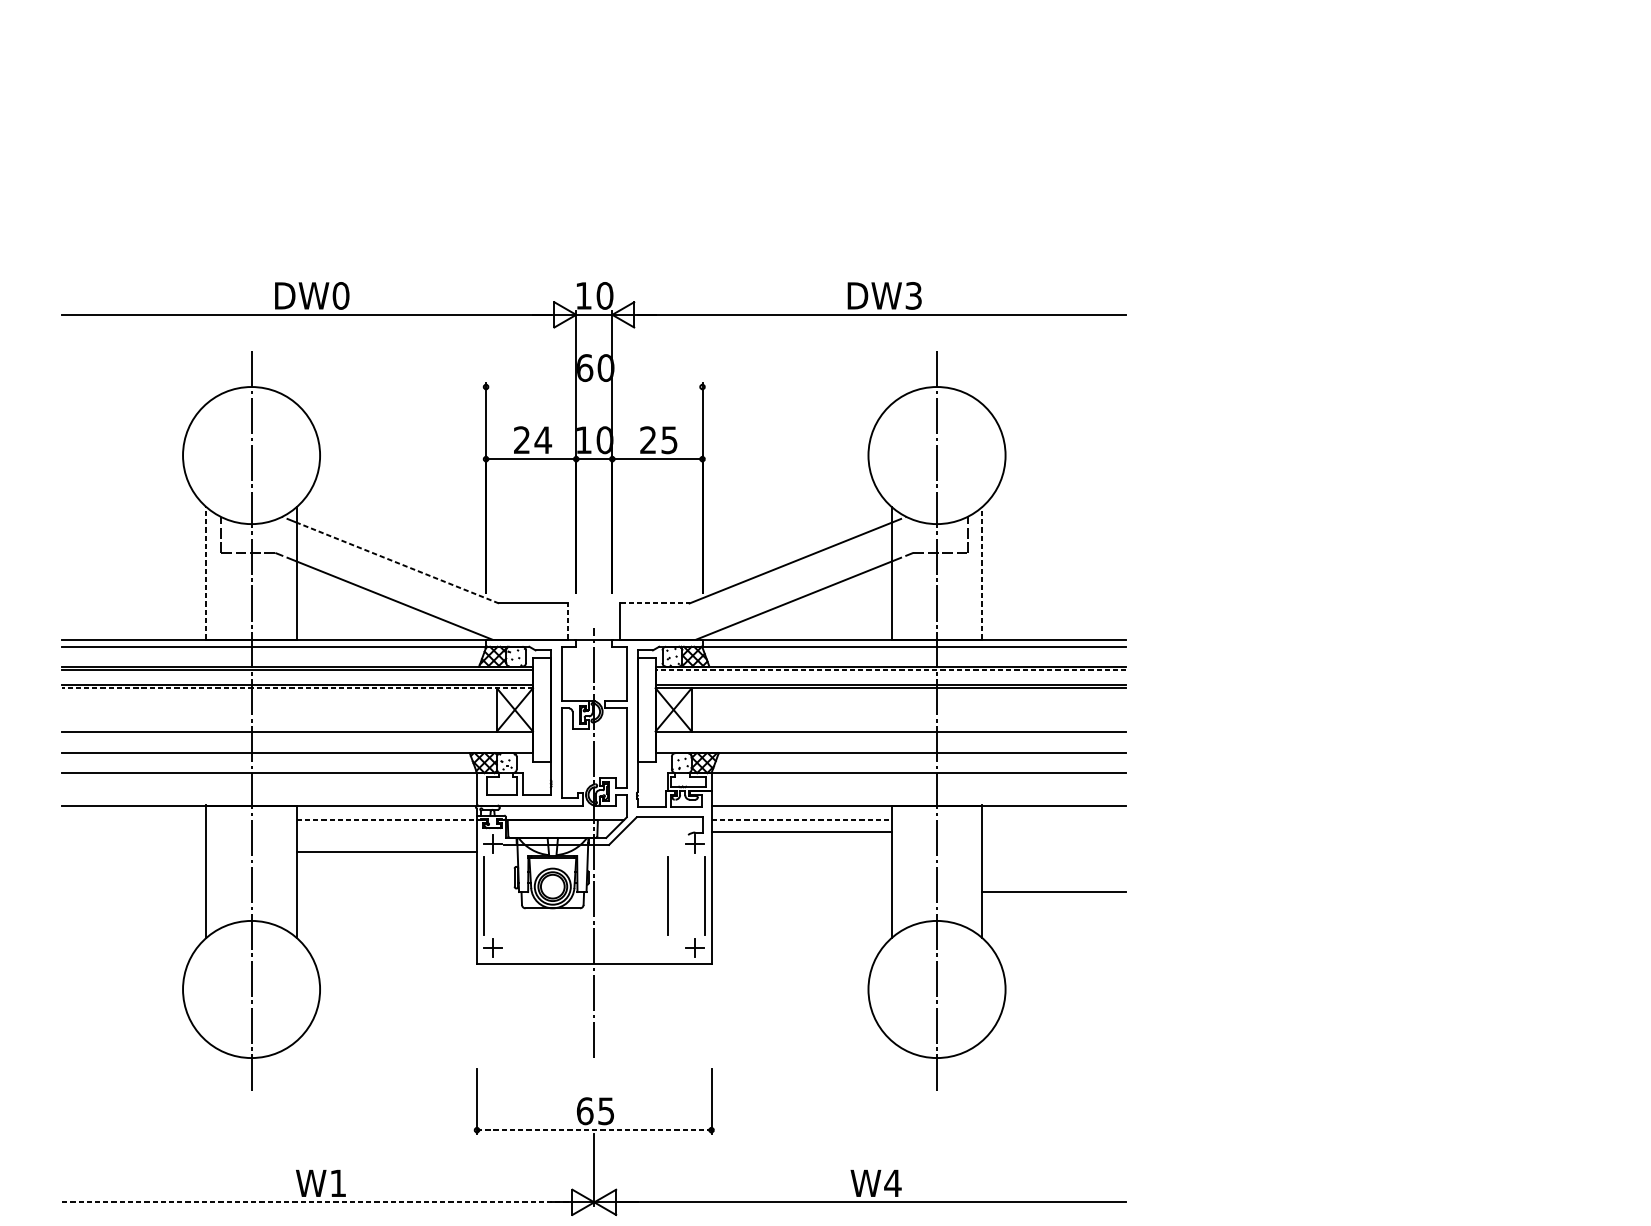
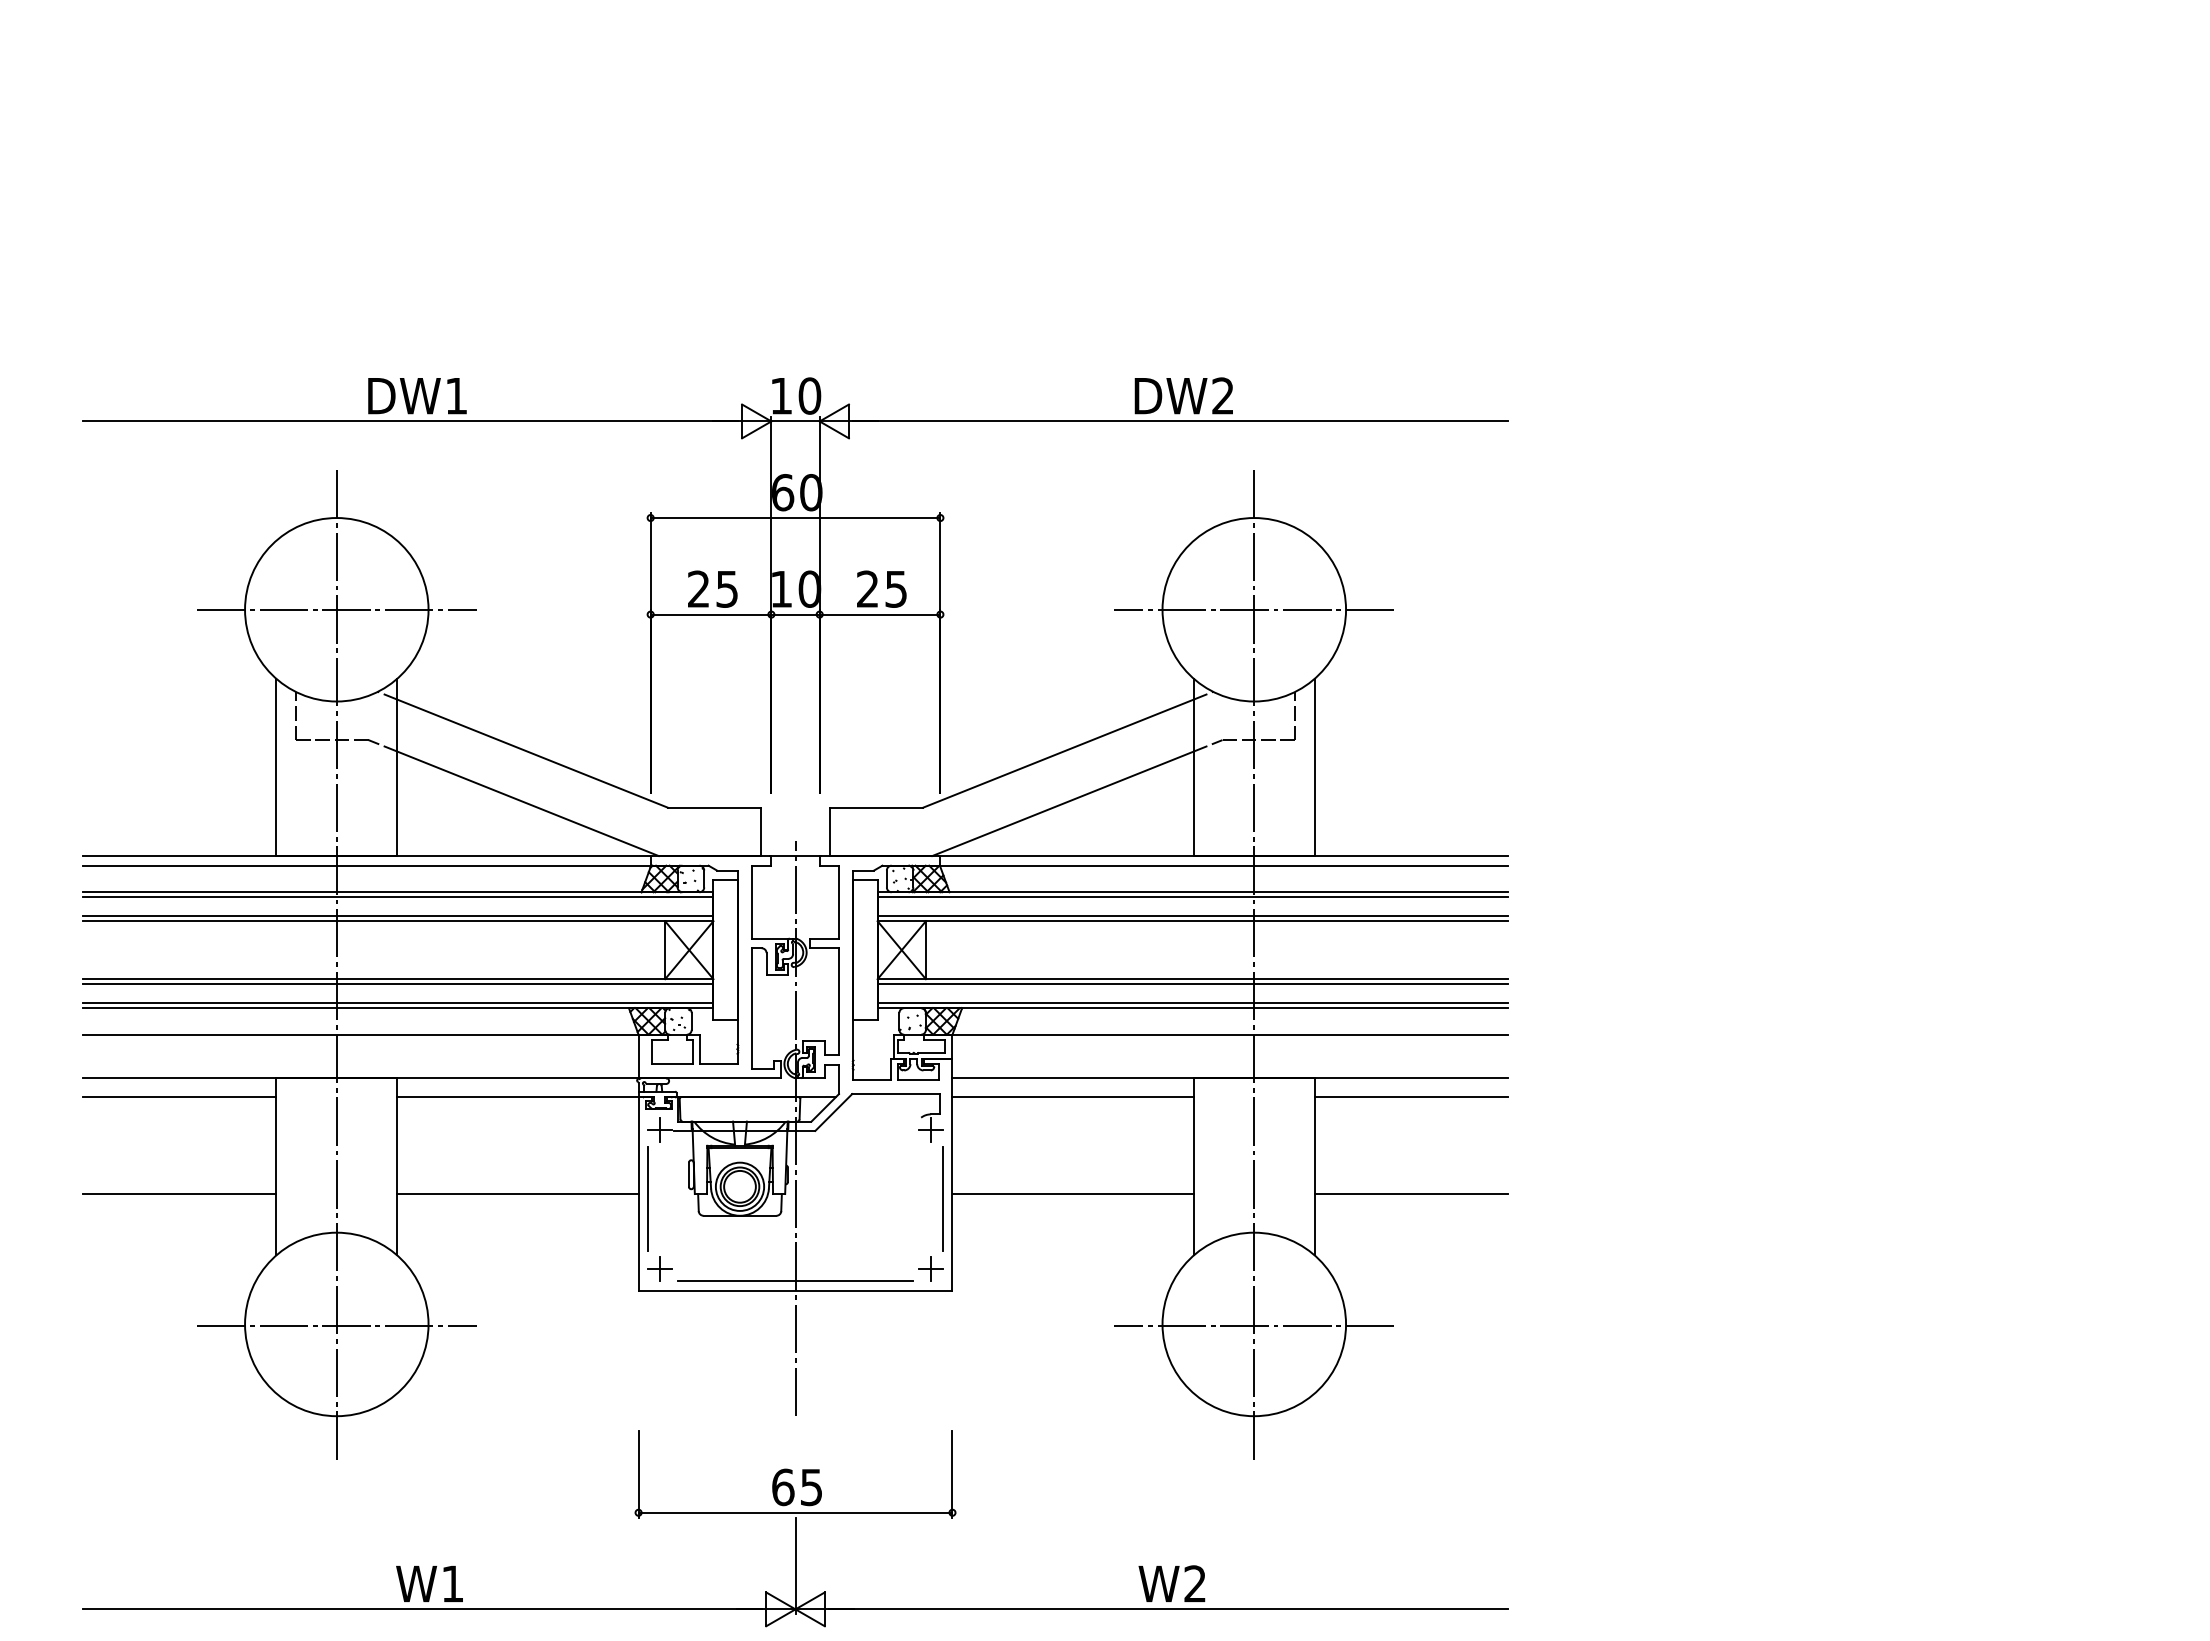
text: (341, 295) -> (456, 395), DW0 -> DW1
text: (913, 295) -> (1222, 395), DW3 -> DW2
line: (594, 387) -> (795, 518), added
text: (542, 440) -> (726, 589), 24 -> 25
line: (251, 455) -> (336, 609), added
line: (937, 455) -> (1254, 609), added
line: (397, 562) -> (532, 753), dashed -> solid
line: (206, 573) -> (276, 767), dashed -> solid
line: (982, 573) -> (1314, 767), dashed -> solid
line: (655, 603) -> (877, 807), dashed -> solid
line: (568, 621) -> (760, 831), dashed -> solid
line: (890, 670) -> (1192, 897), dashed -> solid
line: (296, 688) -> (397, 921), dashed -> solid
line: (297, 735) -> (398, 984), added
line: (890, 735) -> (1192, 984), added
line: (297, 749) -> (398, 1003), added
line: (890, 749) -> (1192, 1003), added
line: (134, 819) -> (179, 1097), added
line: (392, 819) -> (525, 1097), dashed -> solid
line: (801, 819) -> (1073, 1097), dashed -> solid
line: (1053, 819) -> (1410, 1097), added
line: (801, 831) -> (1073, 1194), moved
line: (386, 852) -> (517, 1194), moved
line: (134, 892) -> (179, 1194), added
line: (667, 895) -> (893, 1198), removed
line: (594, 957) -> (795, 1281), added
line: (251, 990) -> (336, 1325), added
line: (937, 990) -> (1254, 1325), added
line: (594, 1129) -> (795, 1512), dashed -> solid
text: (893, 1183) -> (1195, 1583), W4 -> W2
line: (316, 1202) -> (423, 1609), dashed -> solid

